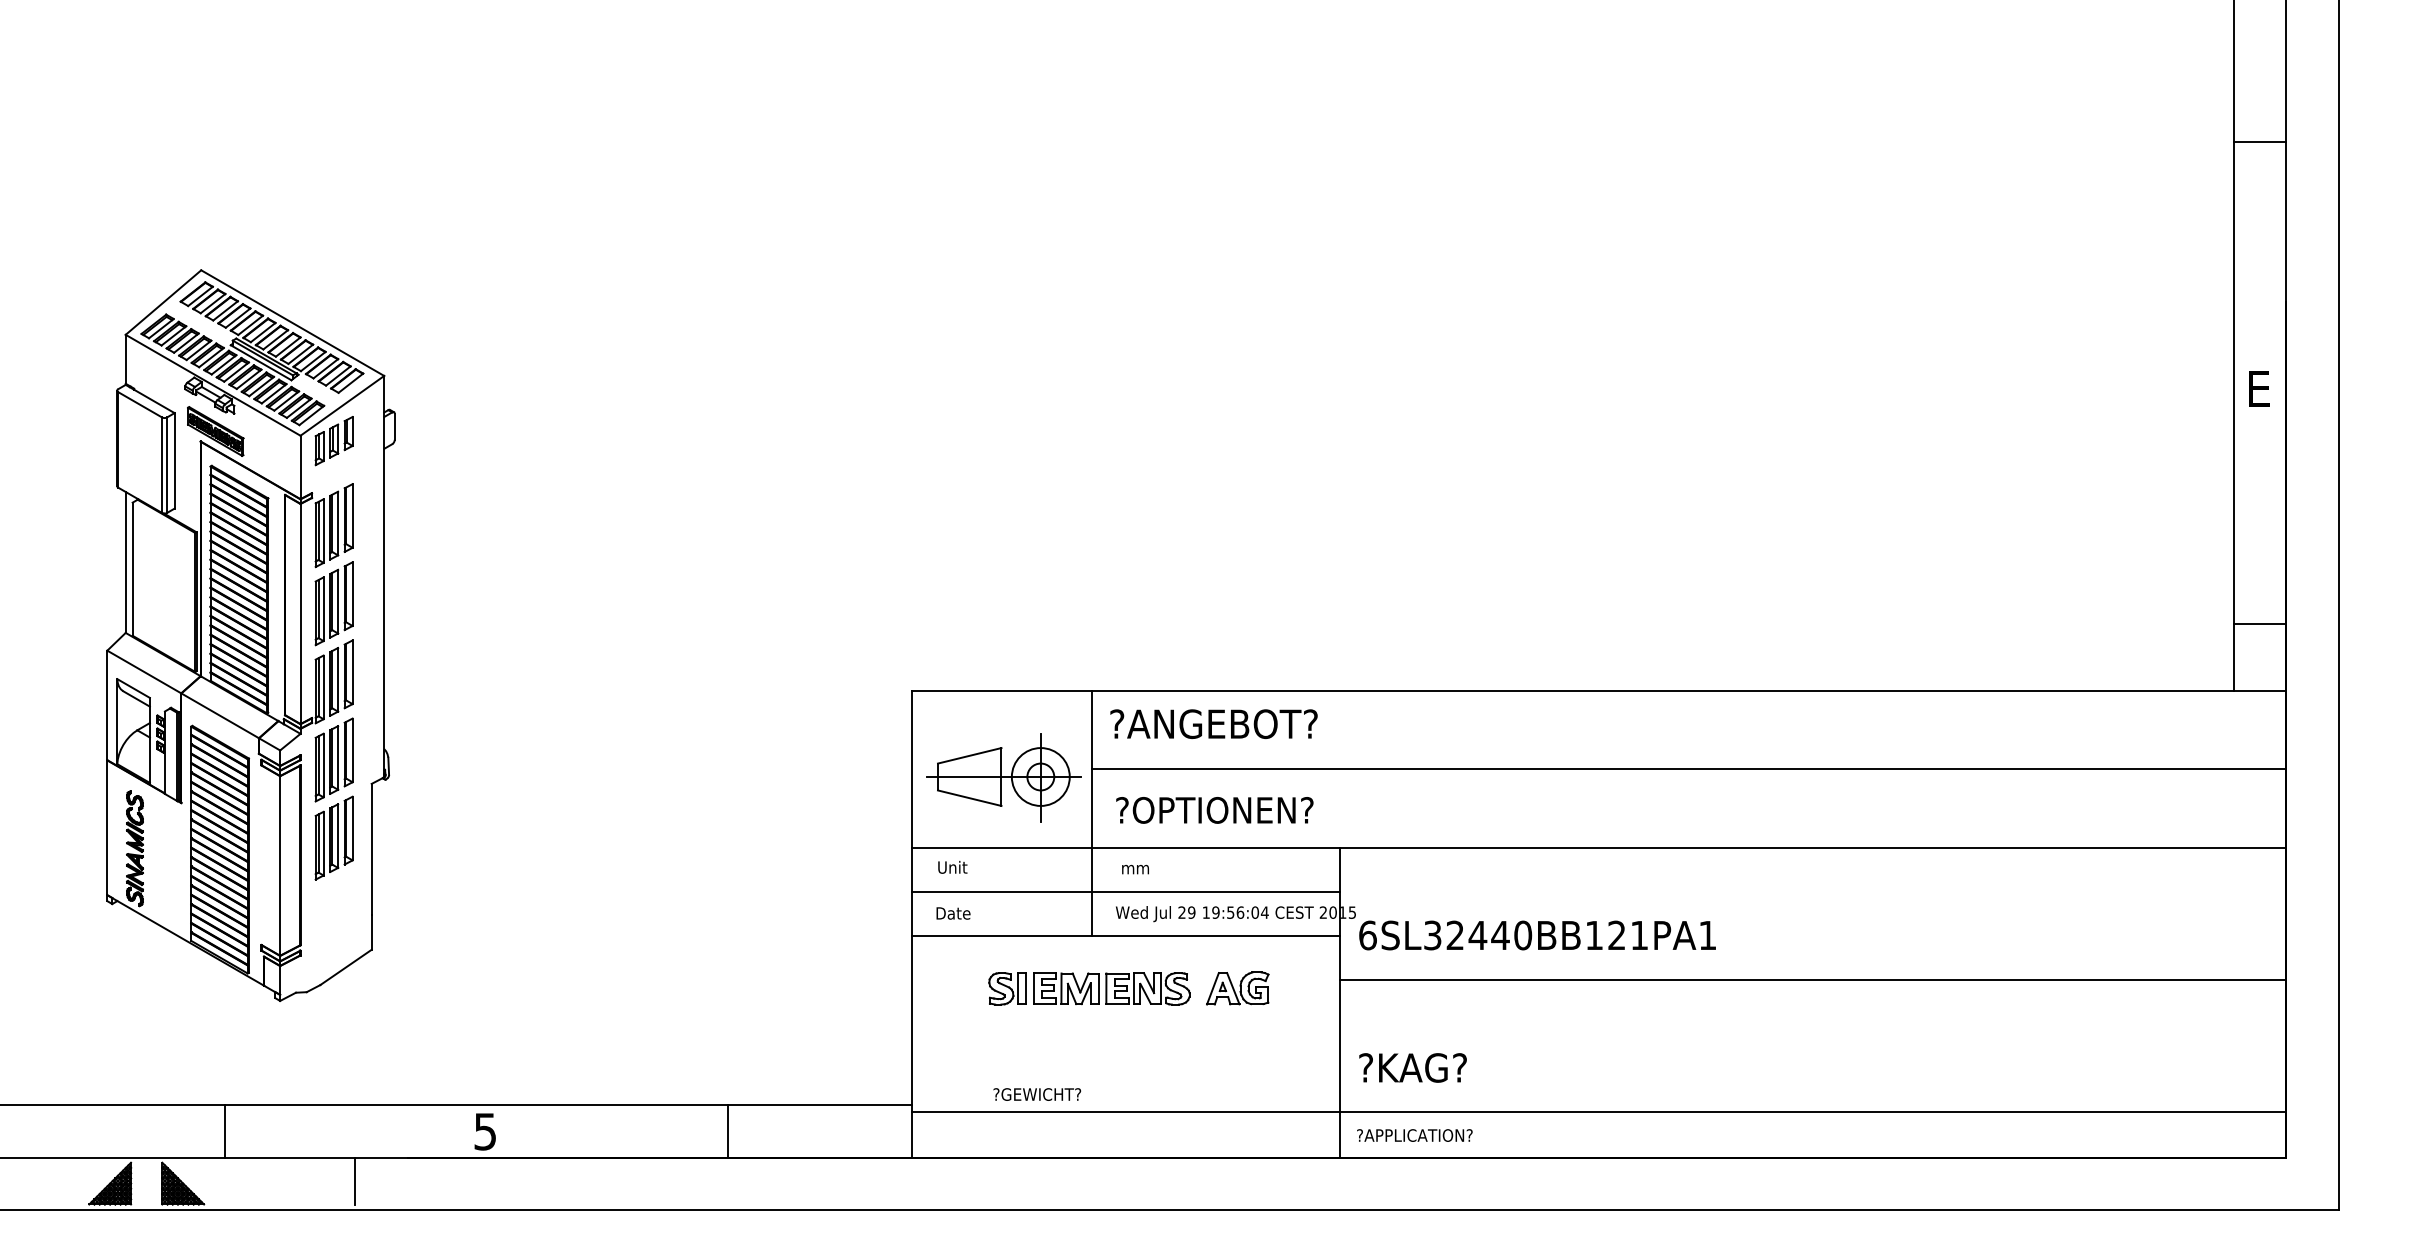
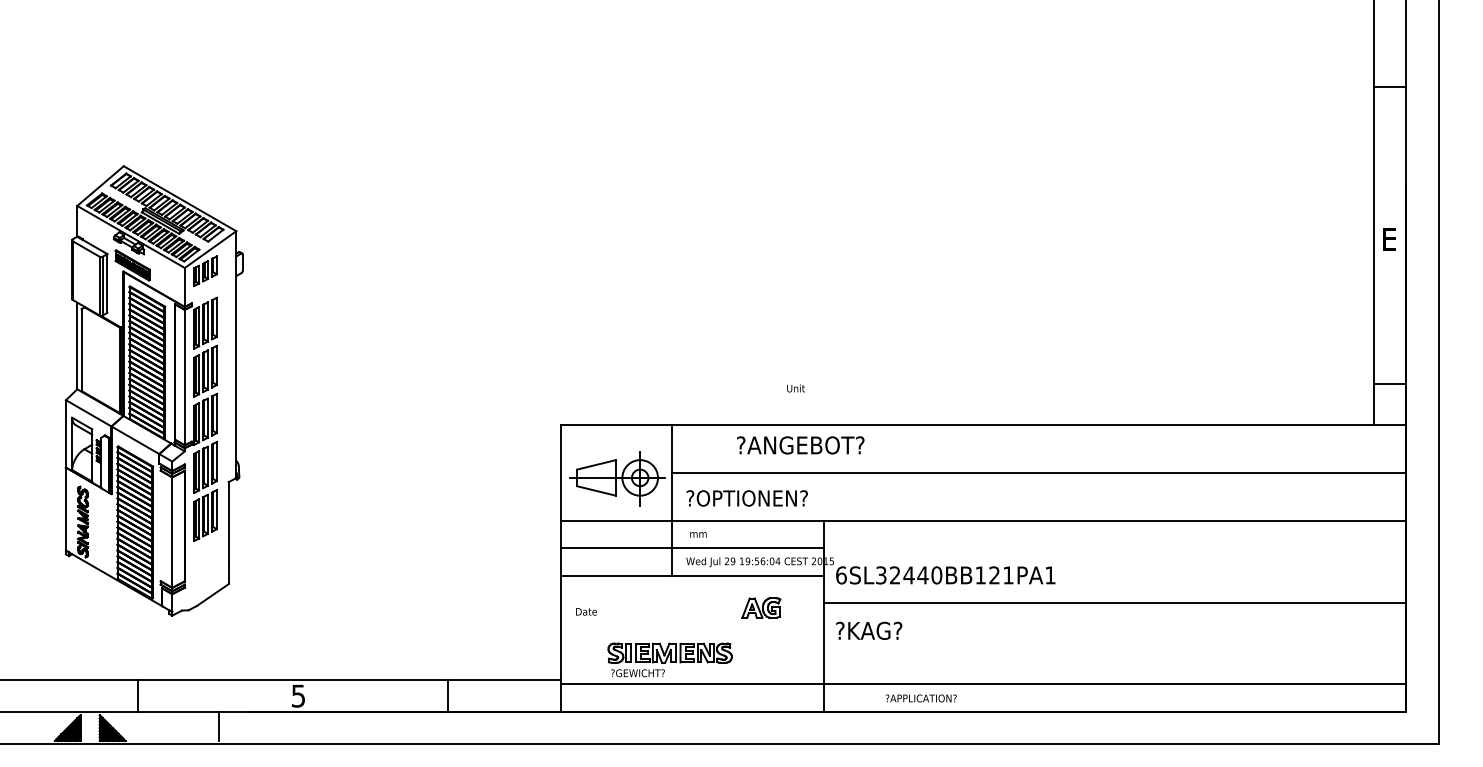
text: (1213, 724) -> (800, 445), moved
text: (951, 867) -> (795, 388), moved
text: (953, 912) -> (586, 611), moved
part: (1088, 987) -> (669, 652), moved
text: (1413, 1067) -> (869, 630), moved
text: (1413, 1135) -> (920, 698), moved

